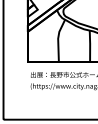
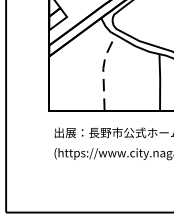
line: (58, 38) -> (103, 68), solid -> dashed

